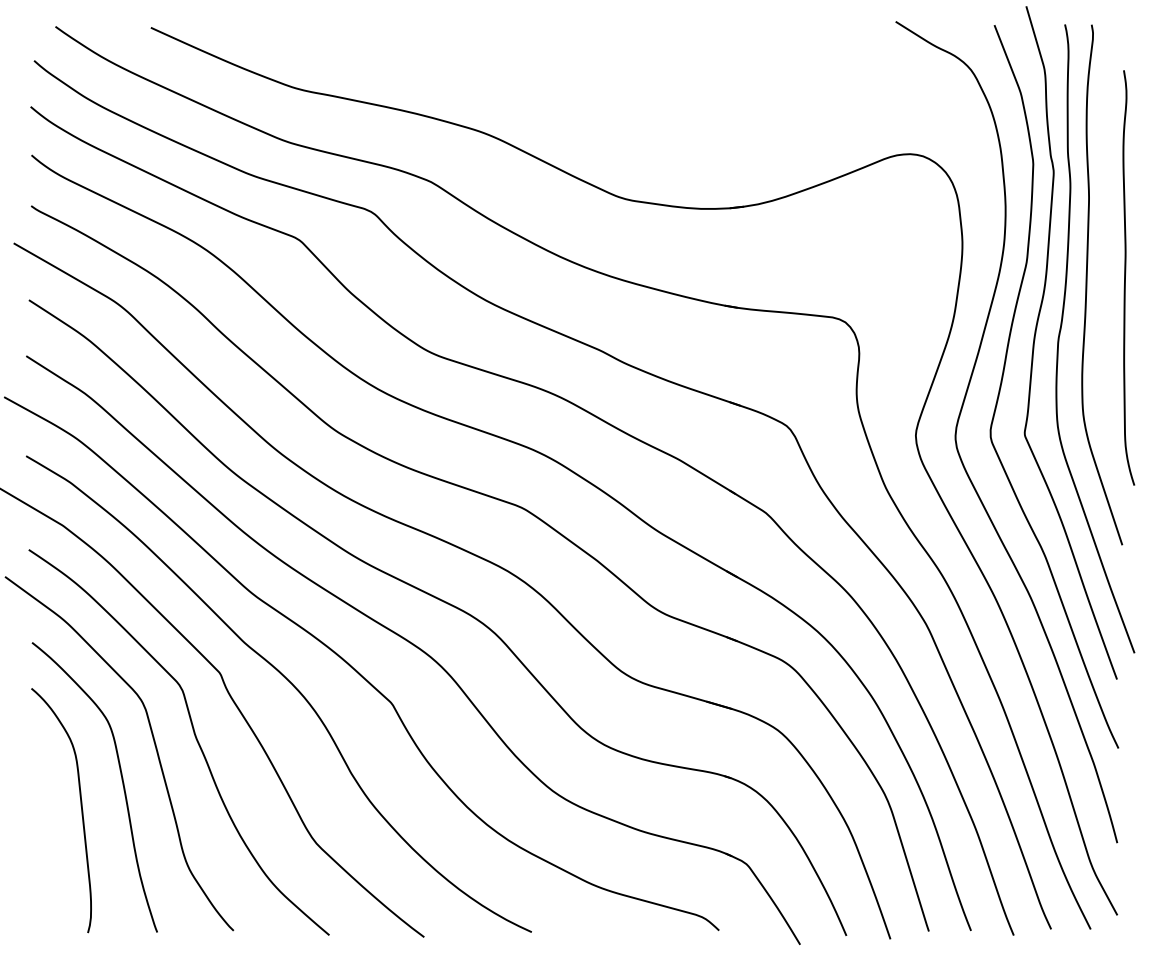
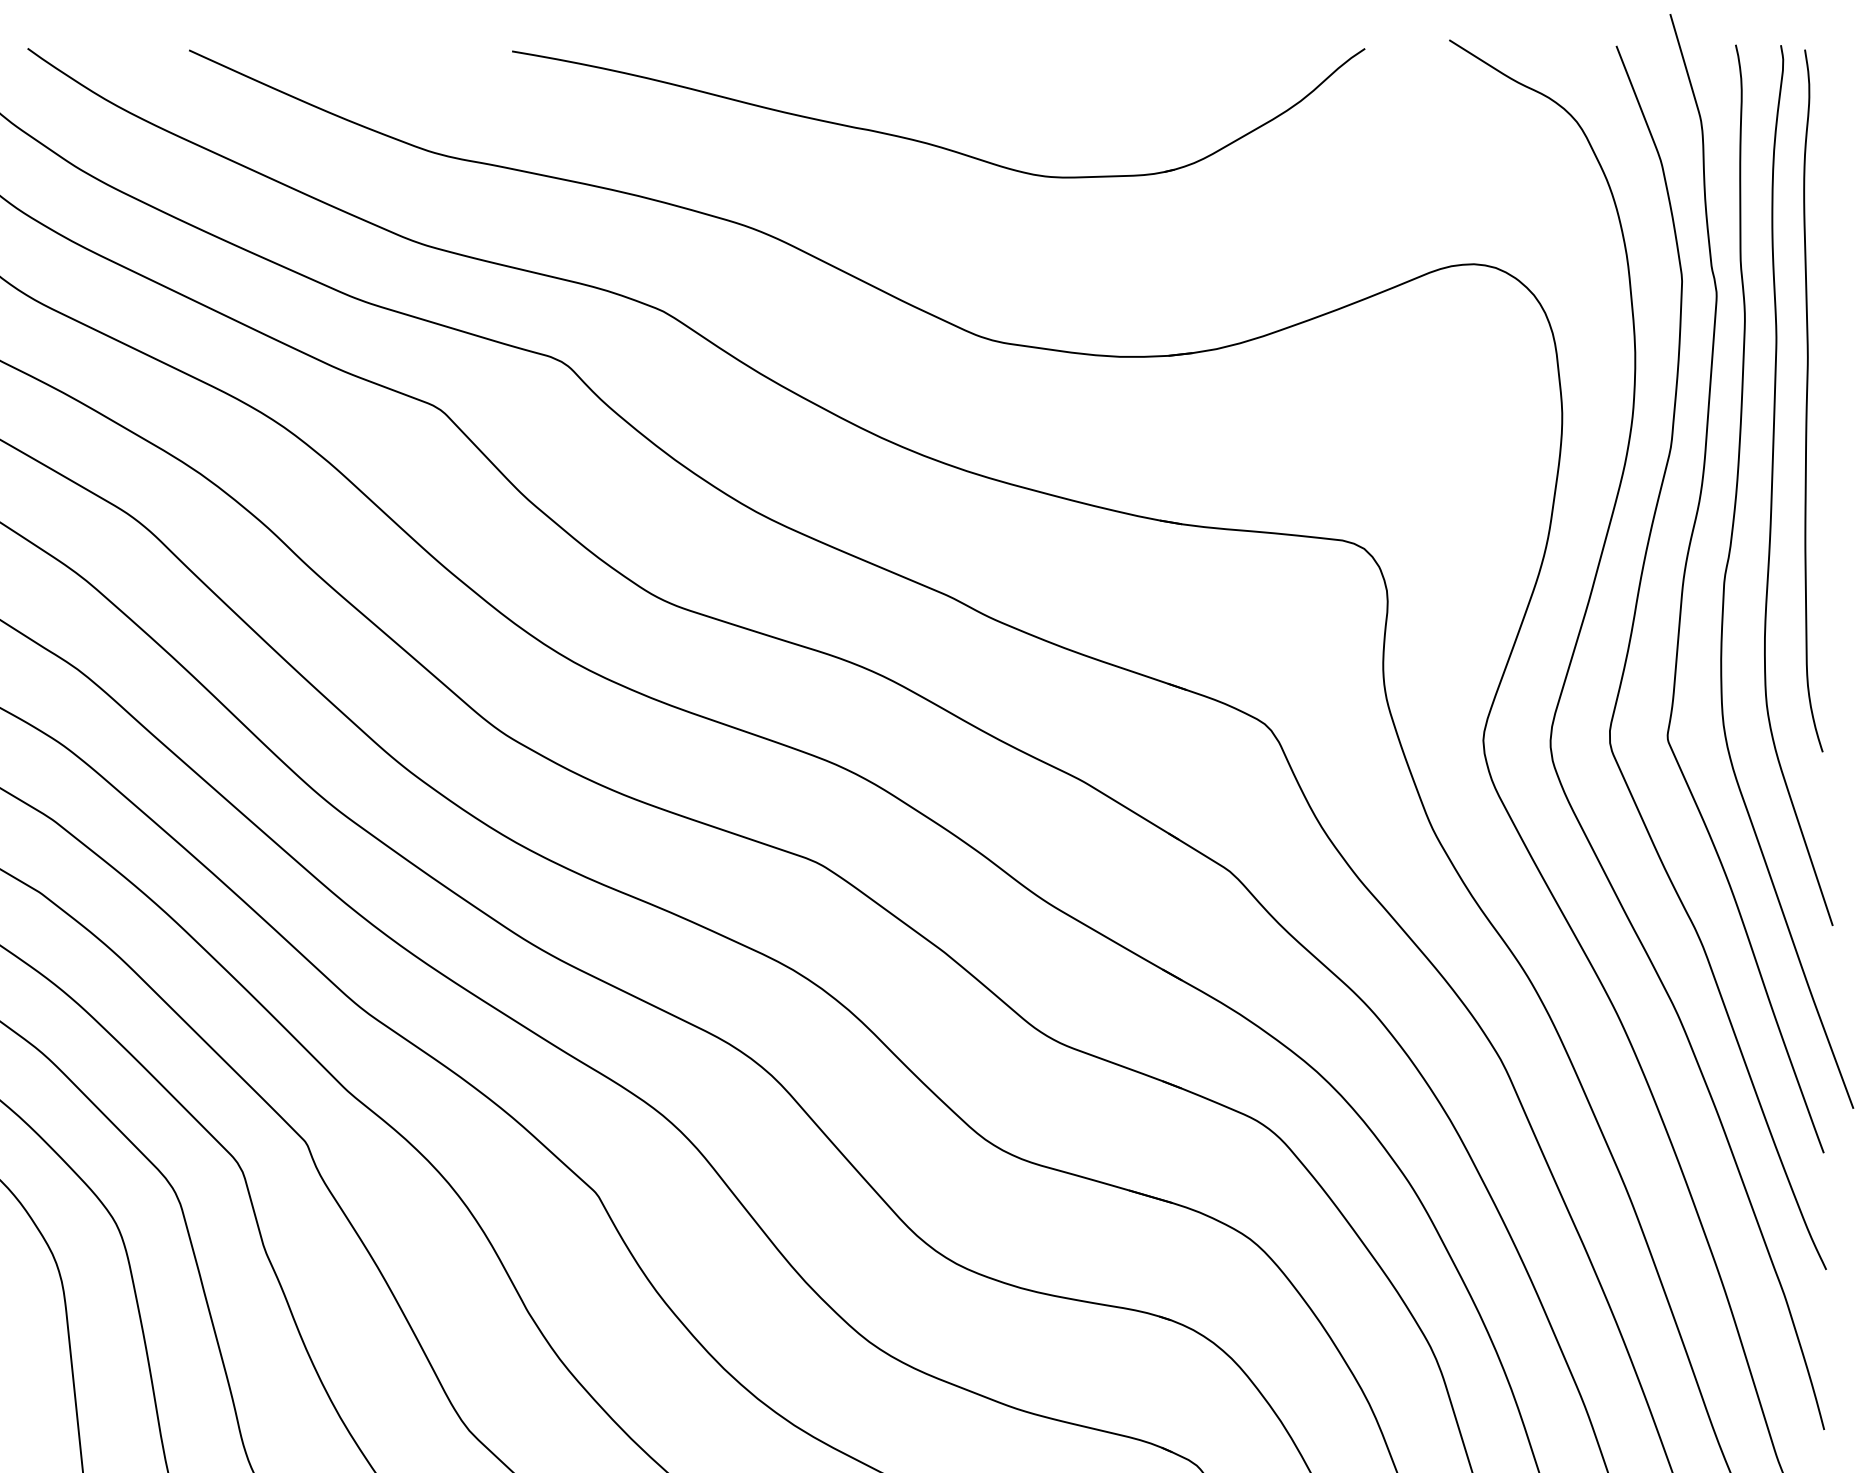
part: (590, 82) -> (932, 142), added
curve: (1125, 277) -> (1807, 400), moved

